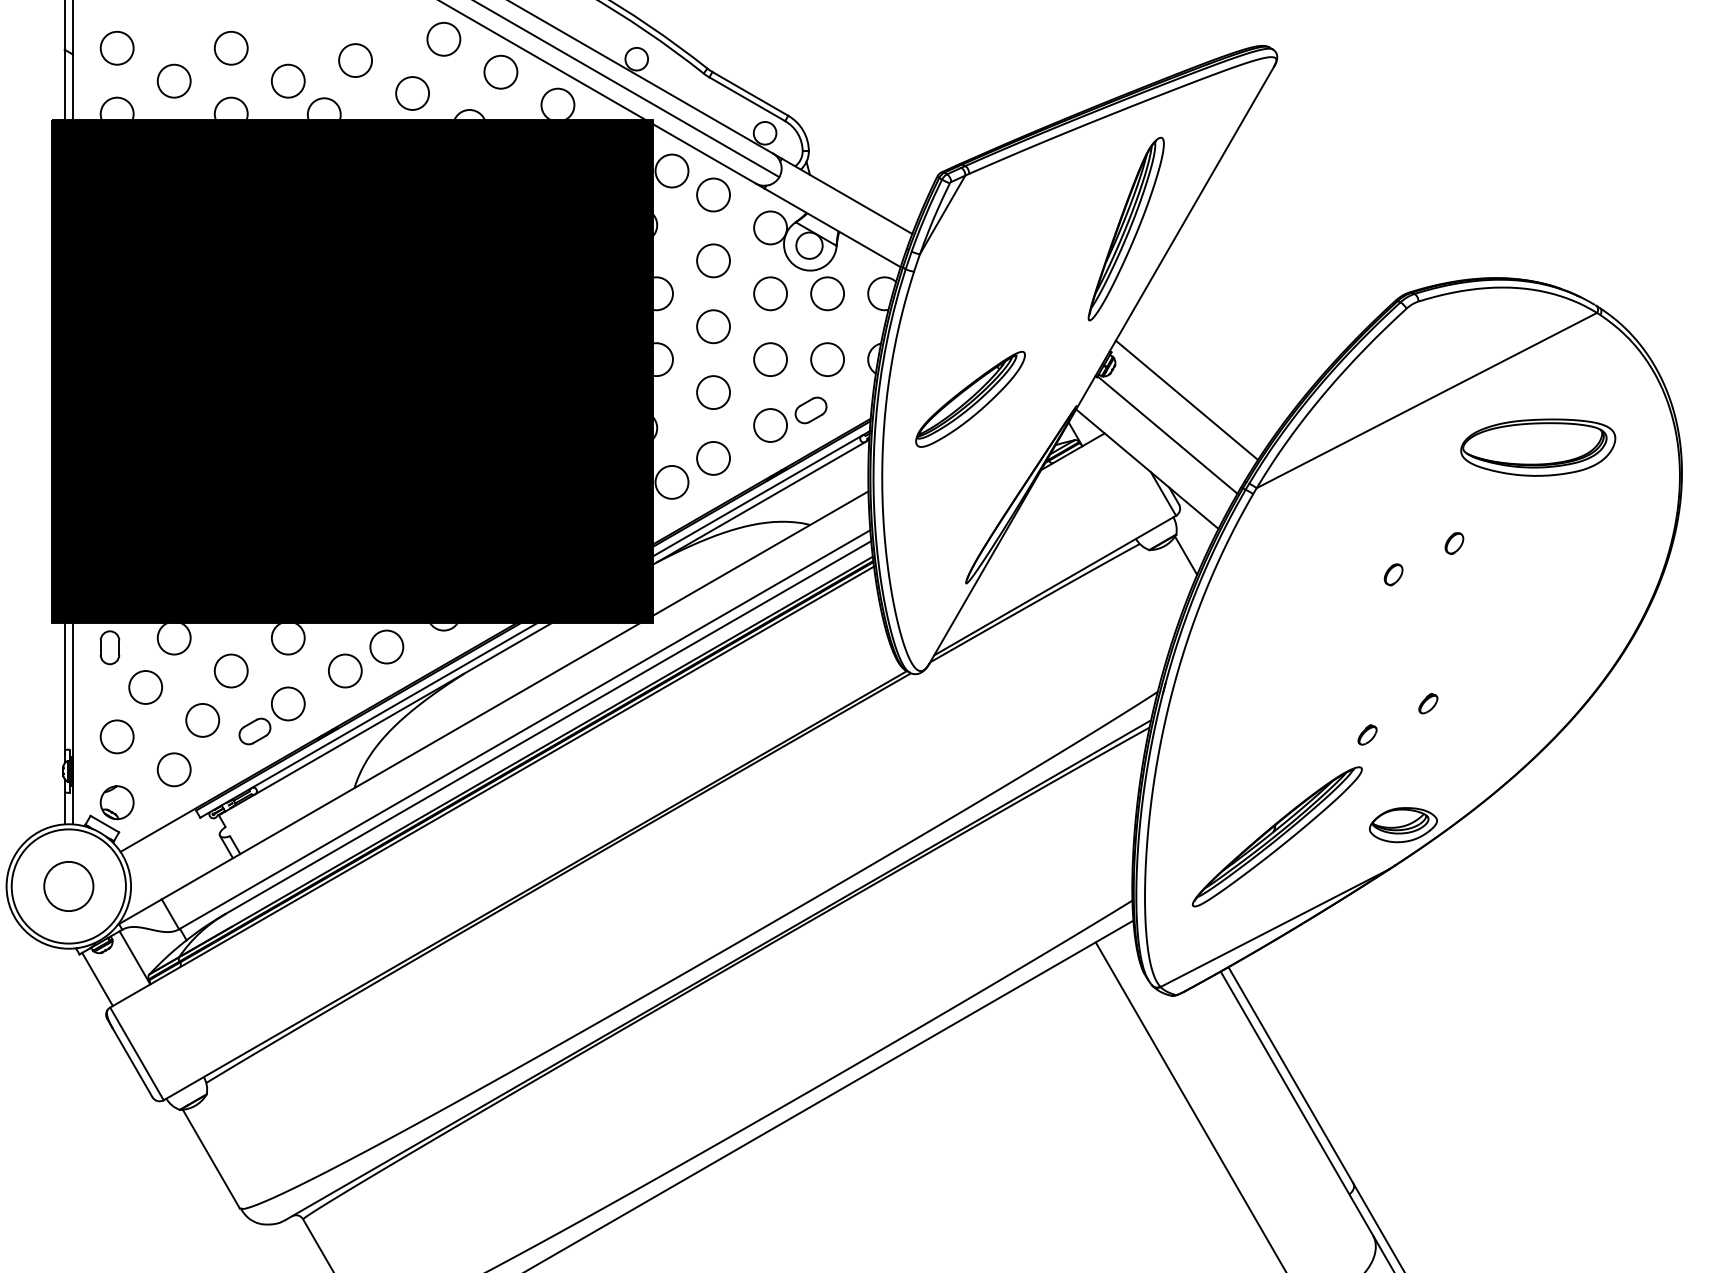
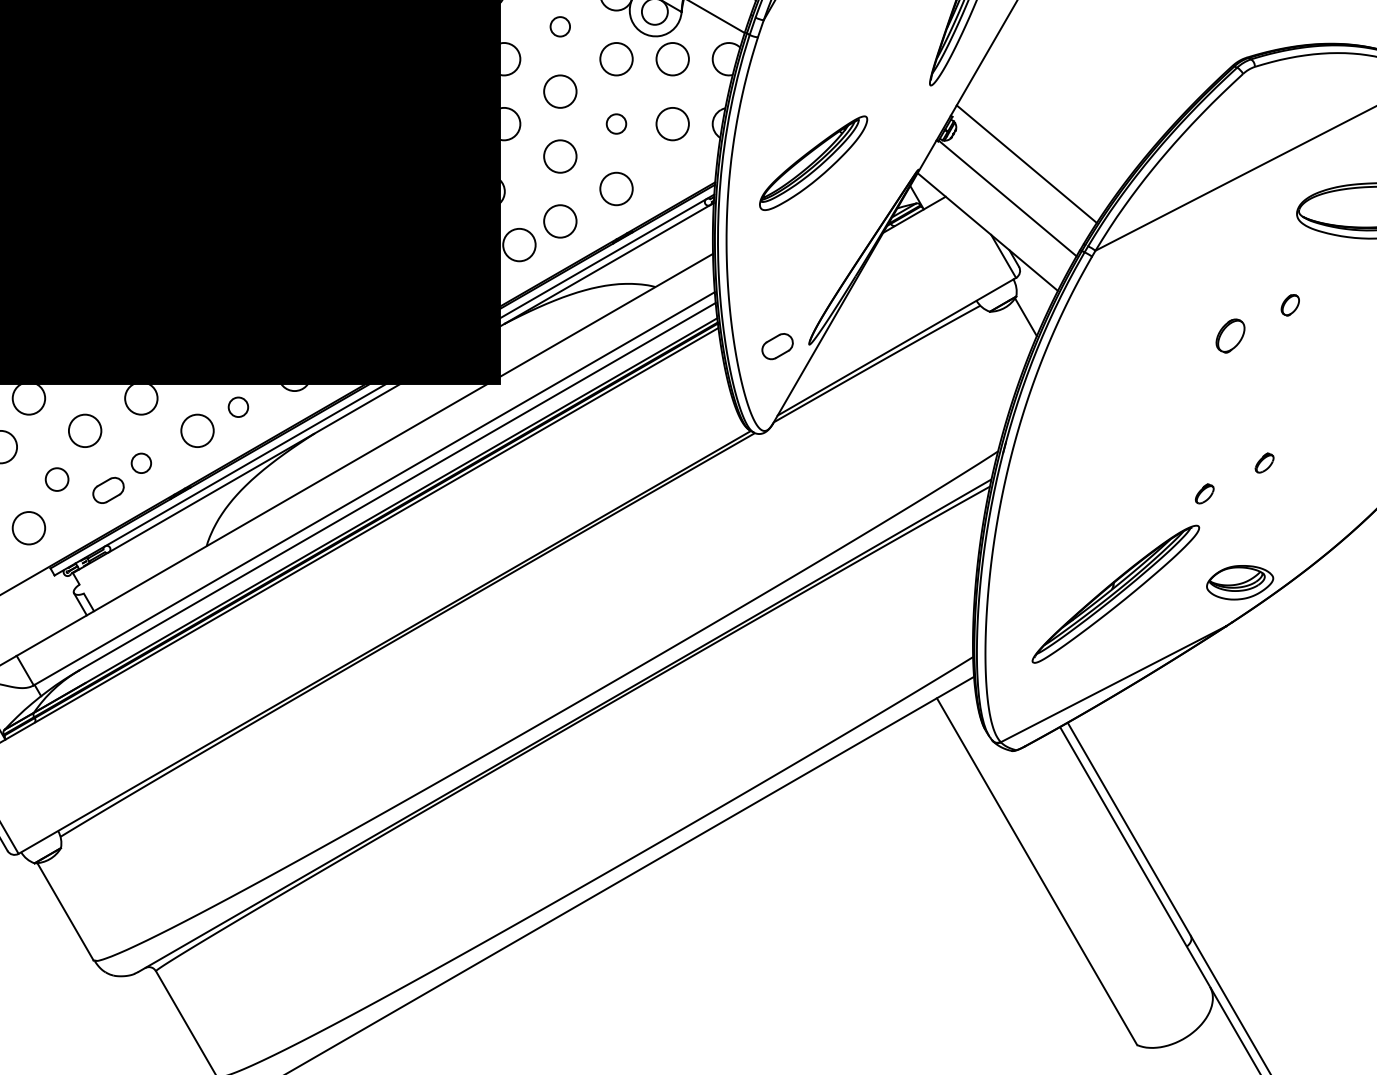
circle: (713, 260) -> (560, 26), size x0.6
circle: (770, 359) -> (616, 123), size x0.6
part: (810, 410) -> (777, 346), moved
part: (1393, 574) -> (1230, 335), size x1.6
circle: (386, 646) -> (238, 406), size x0.6
circle: (288, 703) -> (141, 462), size x0.6
circle: (202, 720) -> (56, 479), size x0.7

